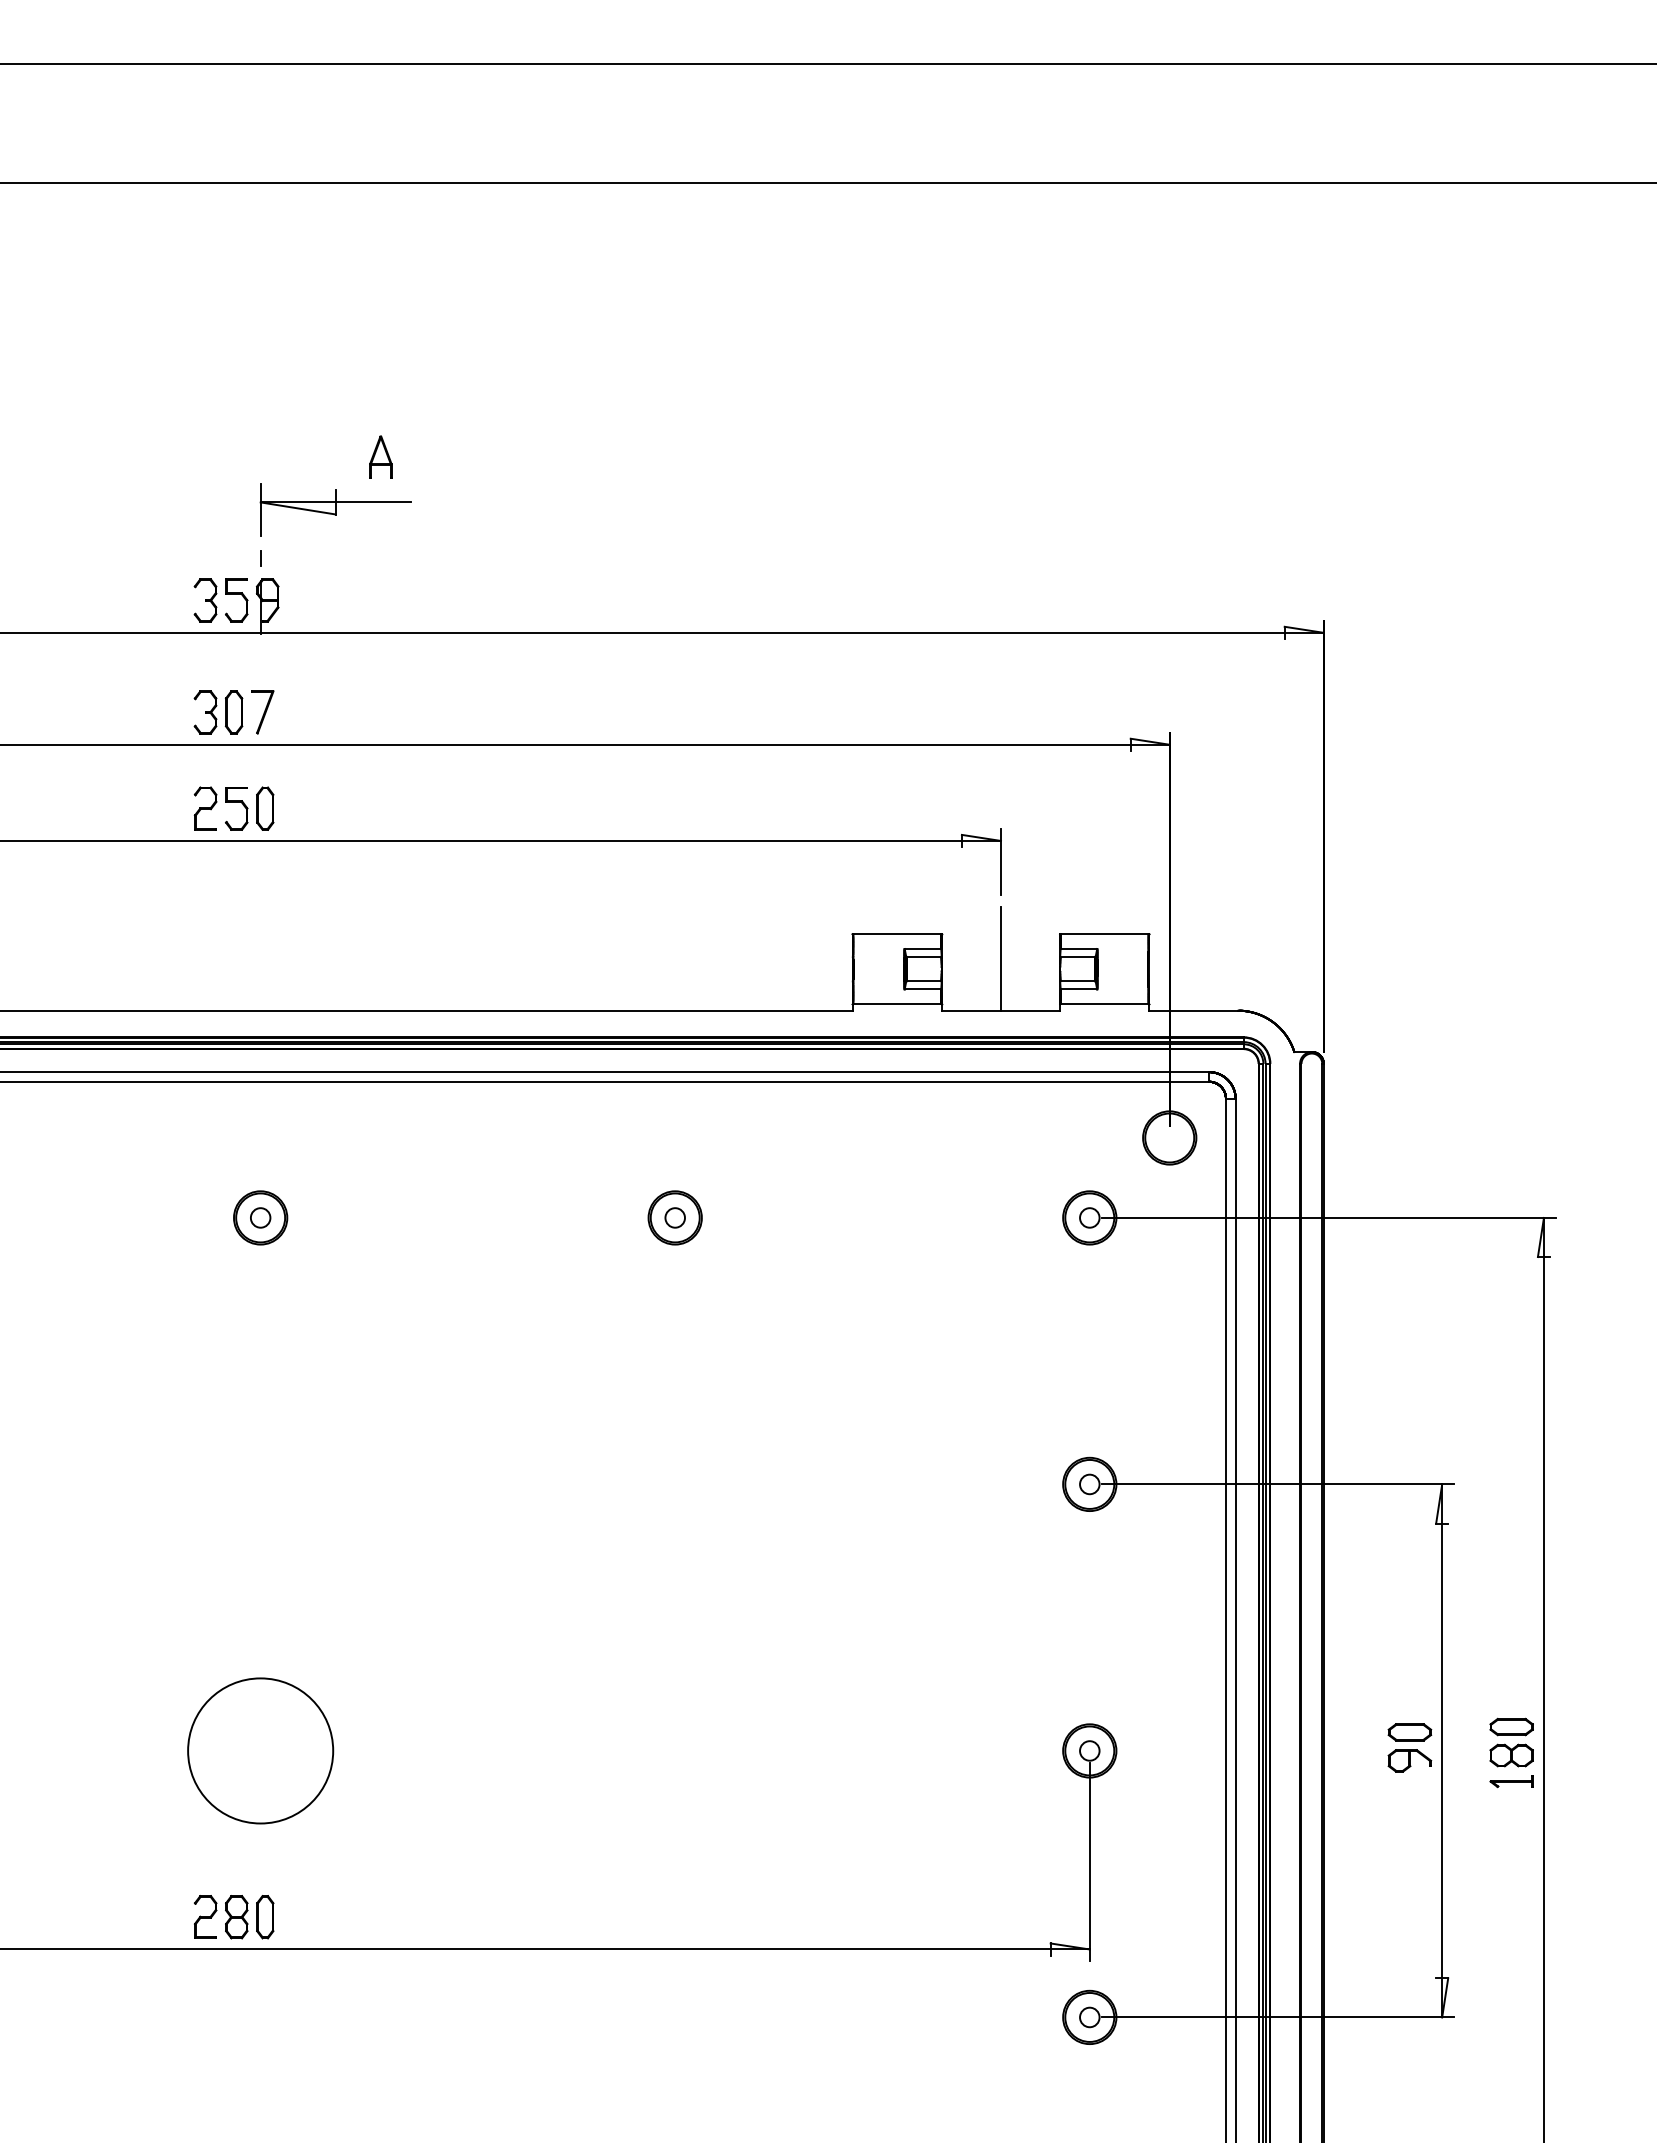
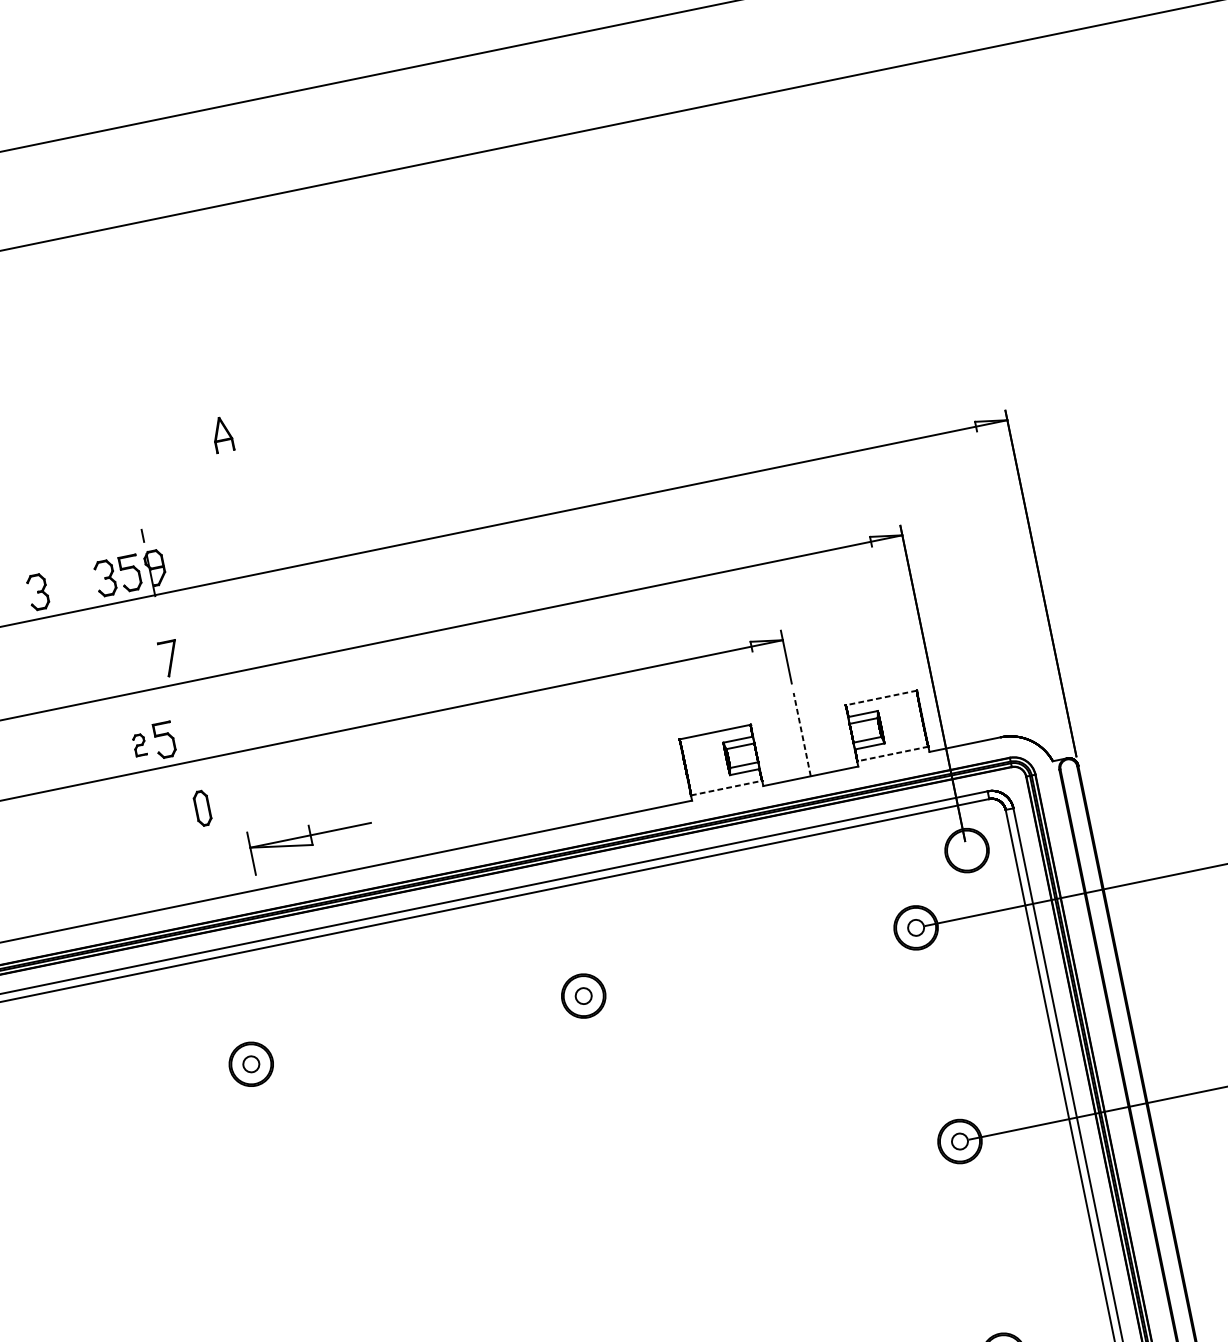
part: (335, 509) -> (311, 841), moved
part: (121, 600) -> (38, 592), added
part: (218, 712) -> (134, 666), removed
part: (205, 808) -> (139, 745), size x0.6
part: (265, 808) -> (202, 808), moved
line: (1104, 934) -> (881, 698), solid -> dashed
line: (1000, 958) -> (801, 734), solid -> dashed
line: (897, 1004) -> (726, 788), solid -> dashed
line: (1104, 1004) -> (892, 754), solid -> dashed

